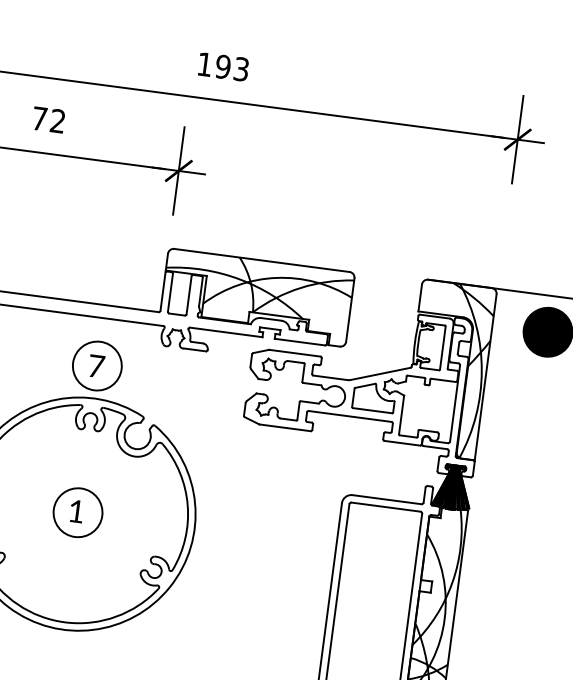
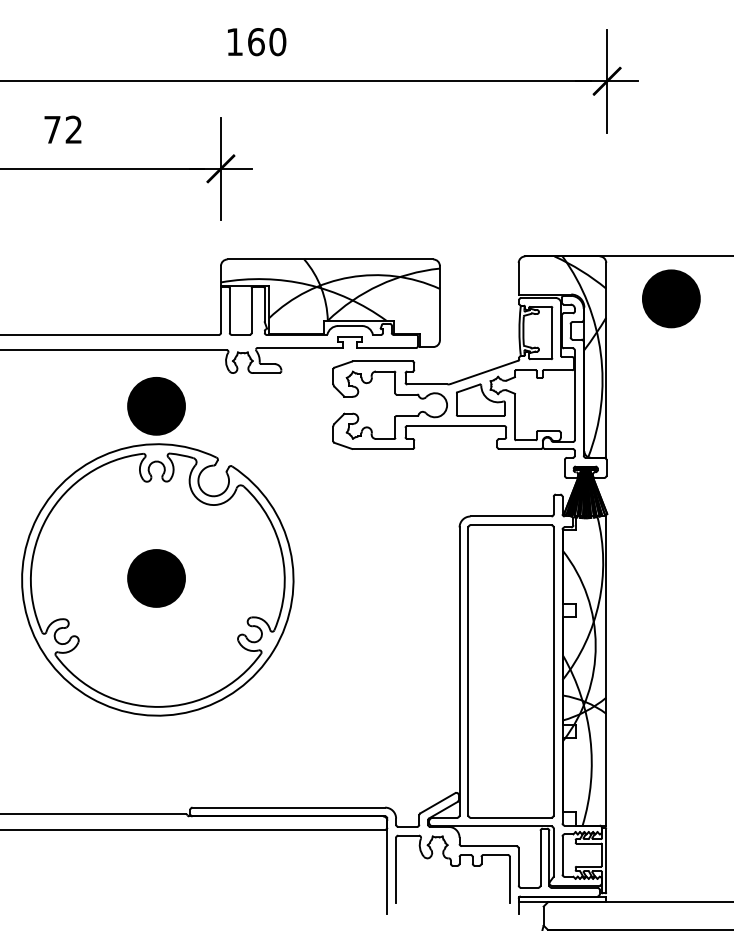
text: (231, 68) -> (266, 42), 193 -> 160
fill: (97, 365) -> (156, 405), added
fill: (78, 512) -> (156, 578), added

